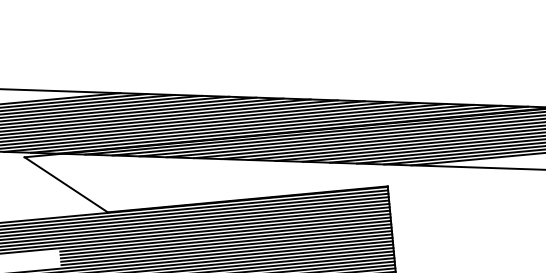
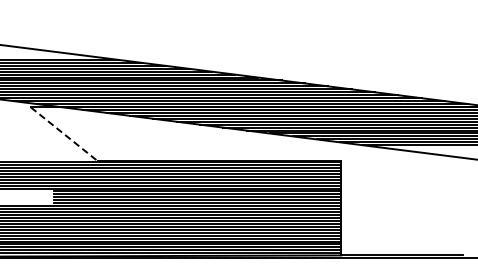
line: (66, 184) -> (64, 134), solid -> dashed

